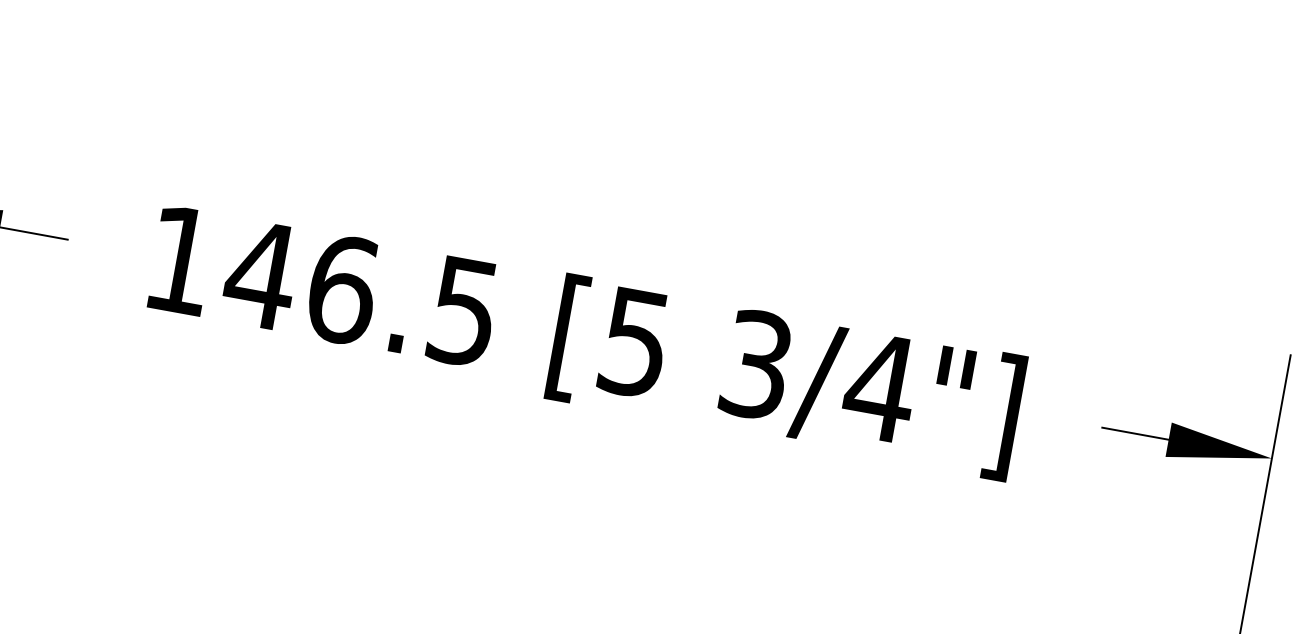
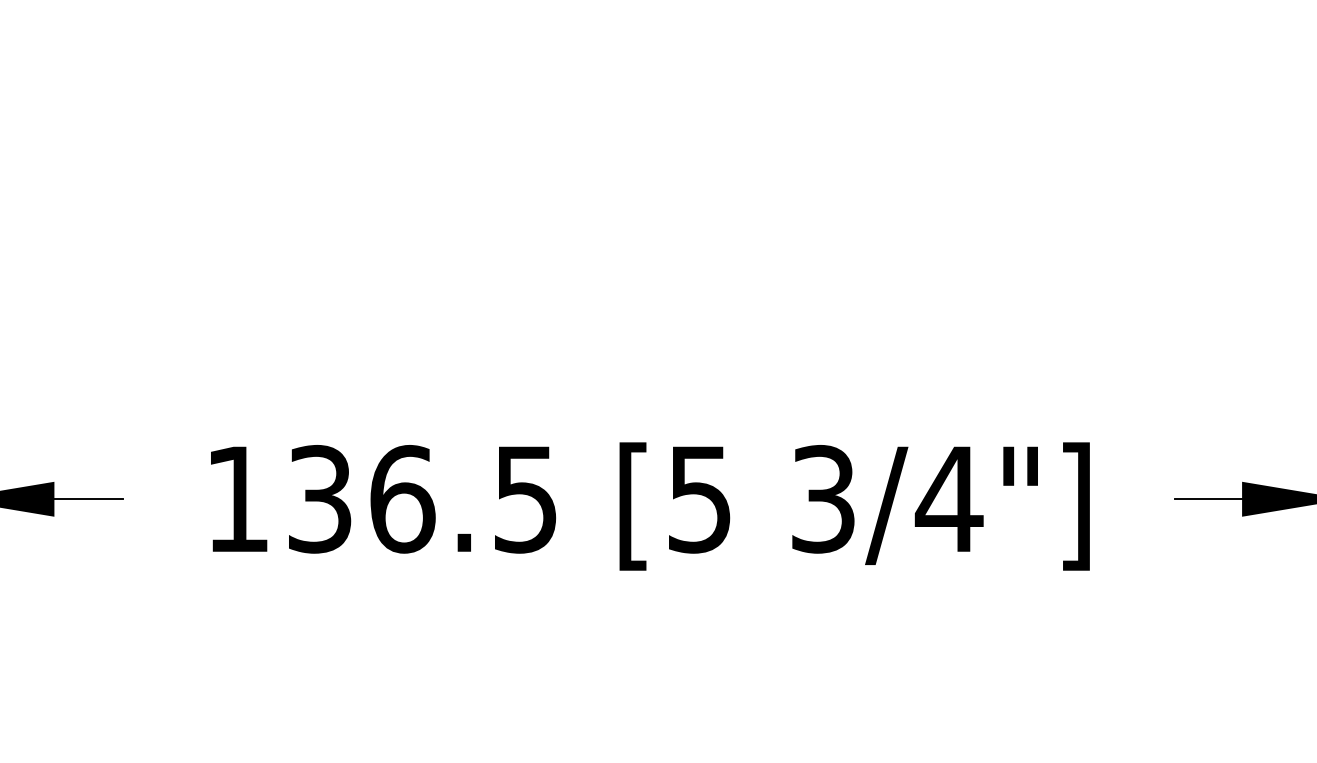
text: (260, 275) -> (319, 499), 146.5 -> 136.5

